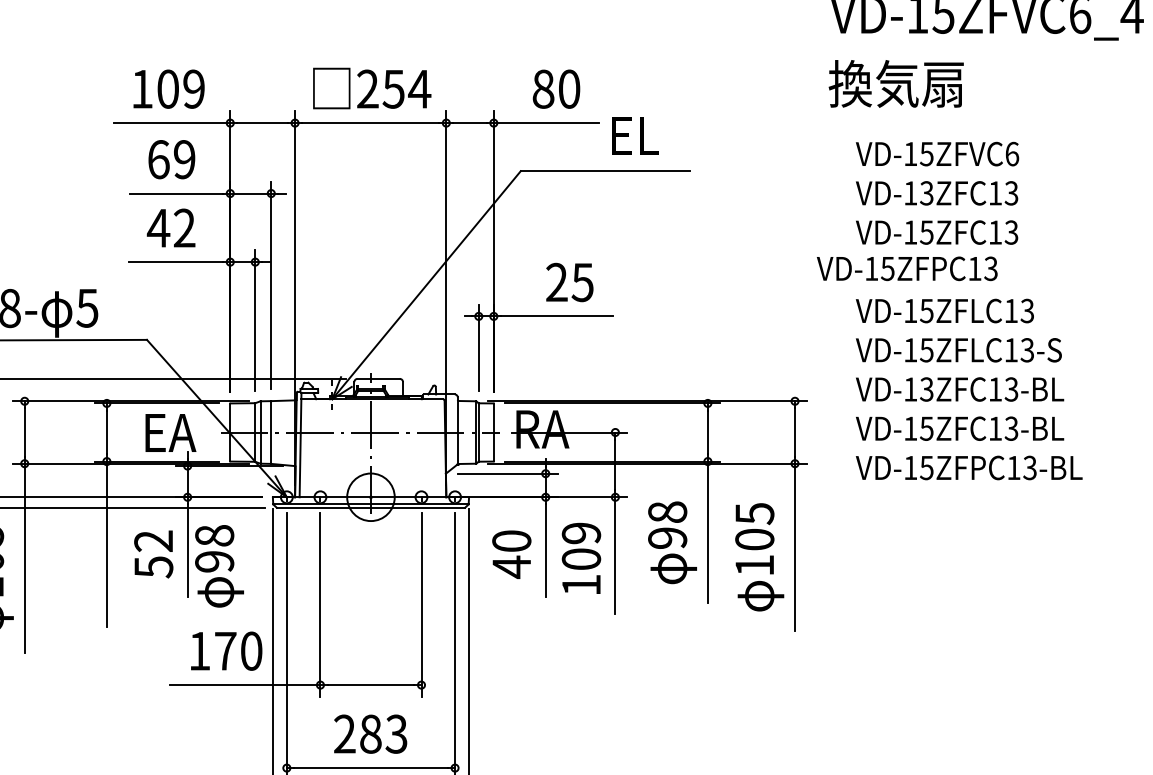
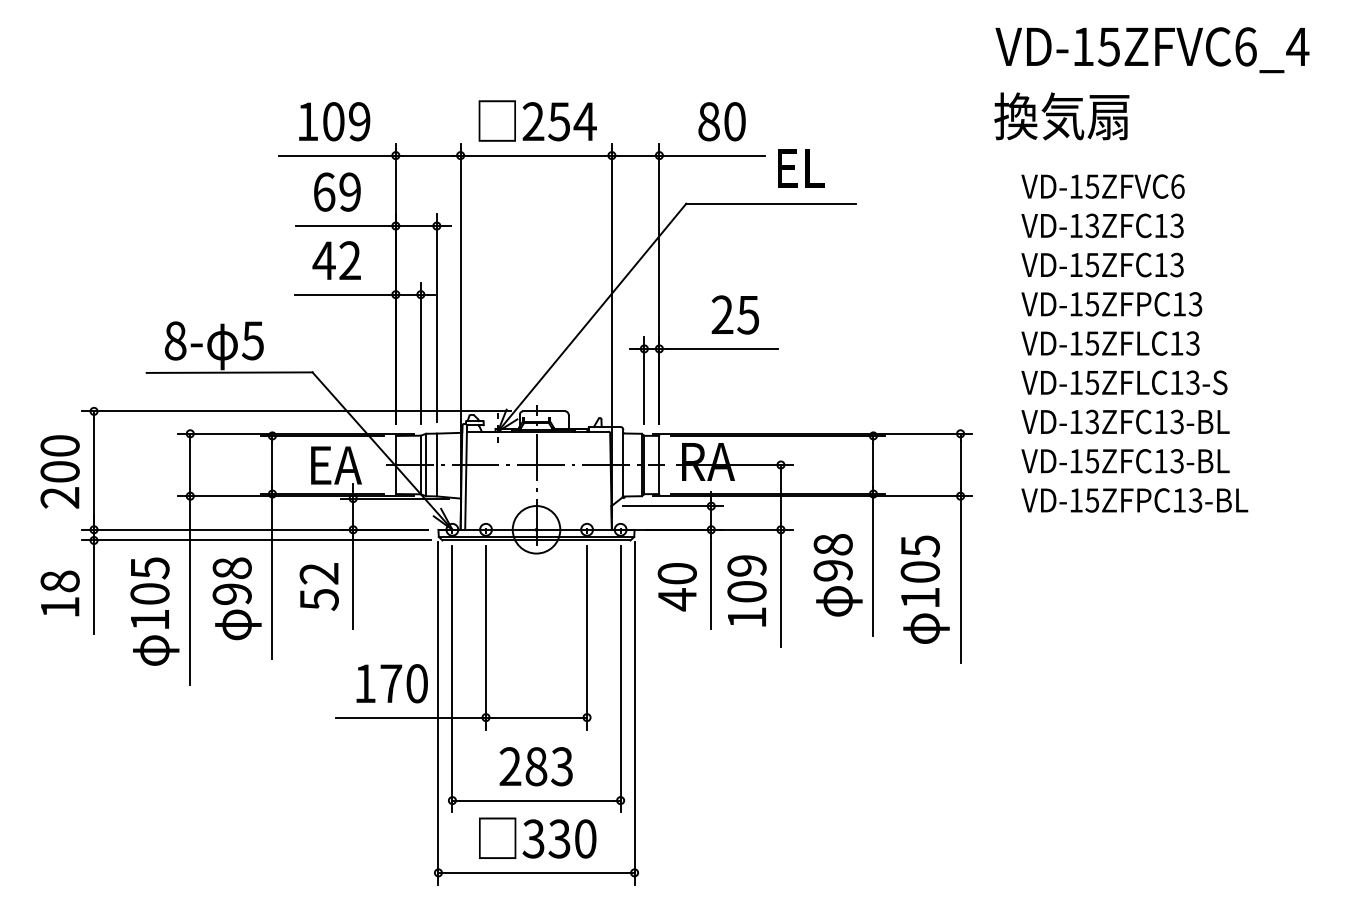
text: (906, 269) -> (1111, 304), moved
text: (218, 566) -> (236, 598), moved

